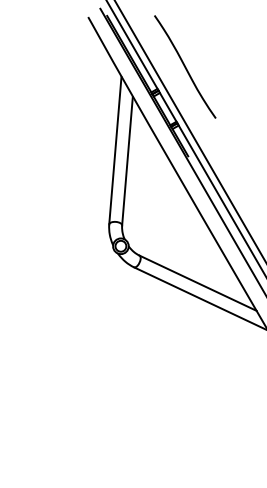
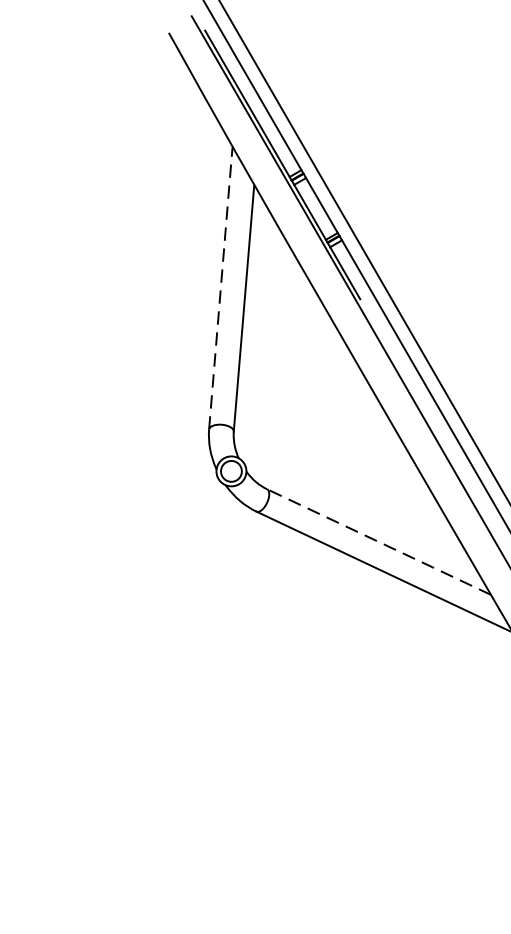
curve: (185, 66) -> (354, 127), removed
line: (115, 150) -> (221, 288), solid -> dashed
line: (198, 283) -> (379, 542), solid -> dashed

